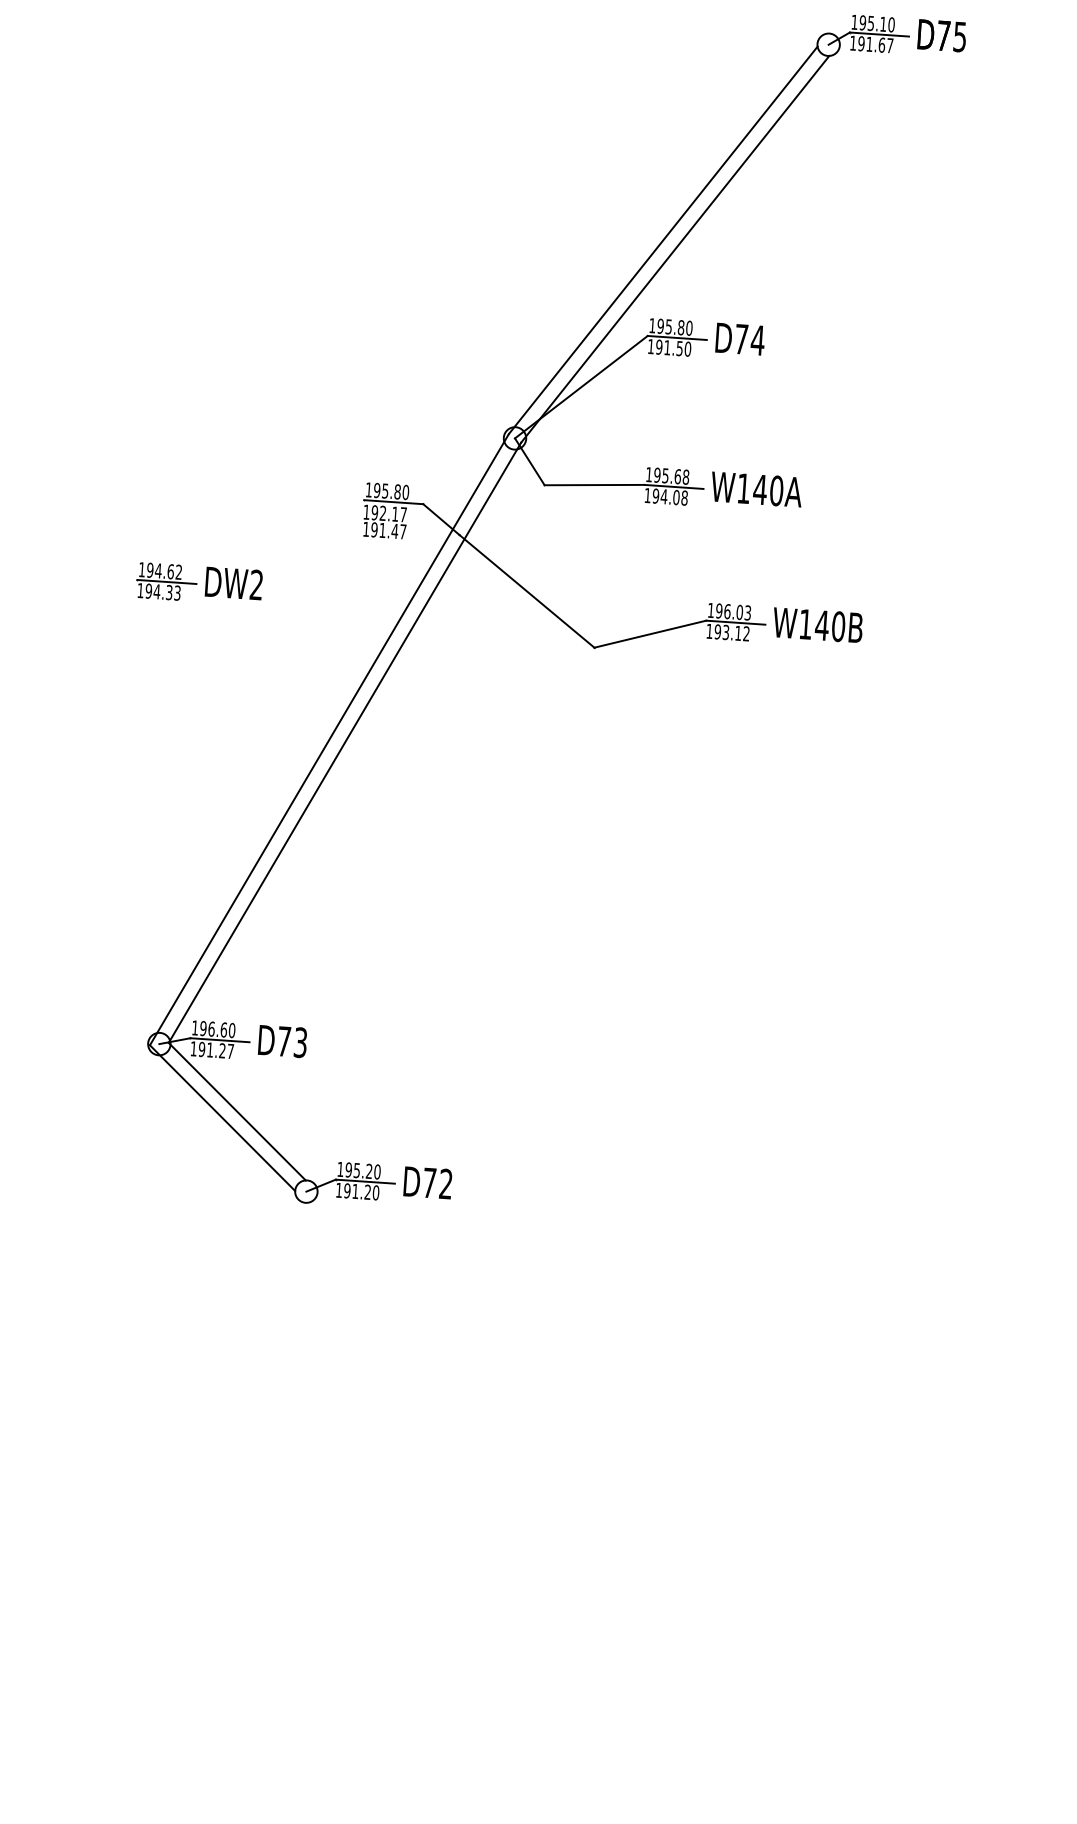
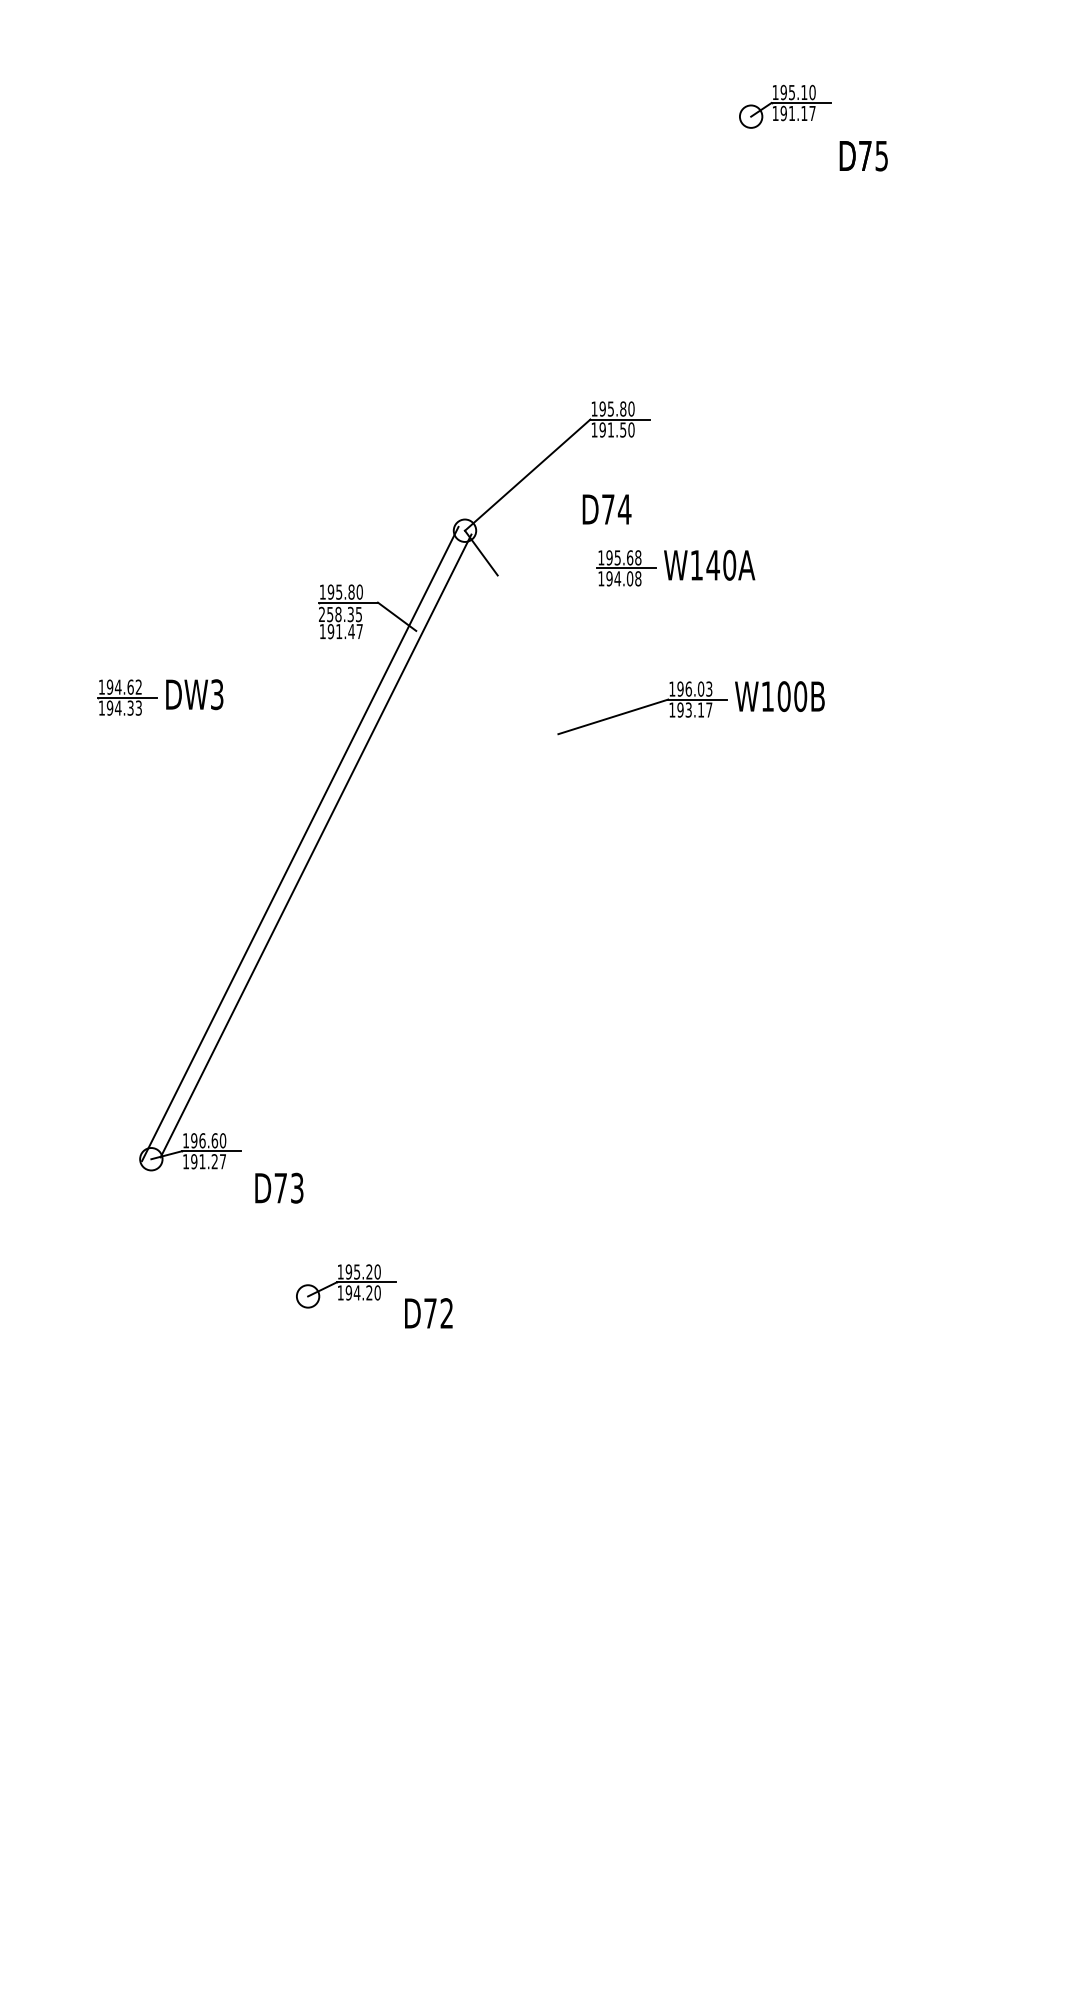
text: (941, 36) -> (863, 156), moved
text: (882, 45) -> (804, 113), 191.67 -> 191.17
line: (663, 239) -> (599, 322), removed
line: (674, 248) -> (611, 330), removed
text: (739, 339) -> (606, 509), moved
line: (594, 484) -> (547, 571), removed
text: (385, 513) -> (340, 614), 192.17 -> 258.35
text: (256, 584) -> (217, 694), DW2 -> DW3
line: (527, 591) -> (487, 682), removed
text: (821, 625) -> (783, 696), W140B -> W100B
text: (746, 633) -> (709, 709), 193.12 -> 193.17
text: (283, 1040) -> (279, 1187), moved
line: (237, 1111) -> (233, 1221), removed
line: (222, 1117) -> (219, 1228), removed
text: (427, 1182) -> (428, 1313), moved
text: (354, 1191) -> (356, 1292), 191.20 -> 194.20

